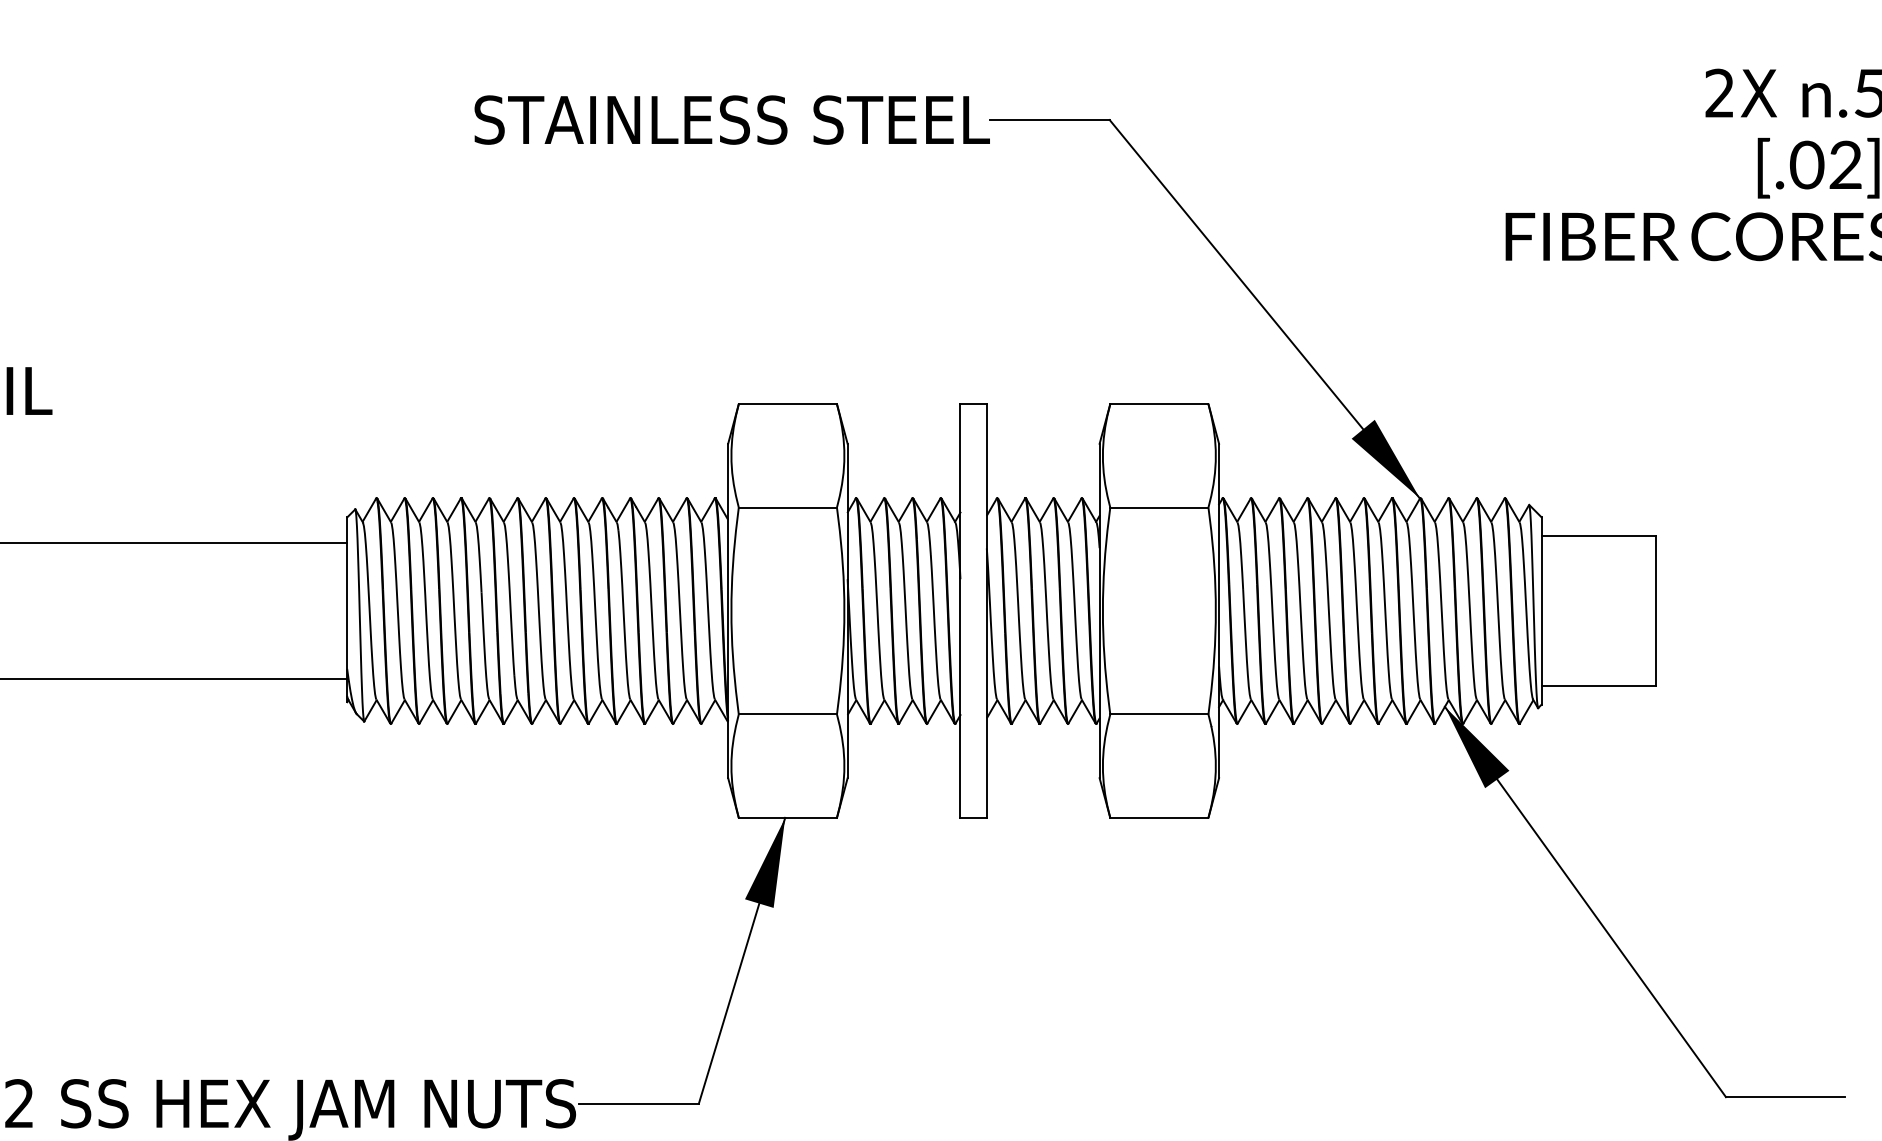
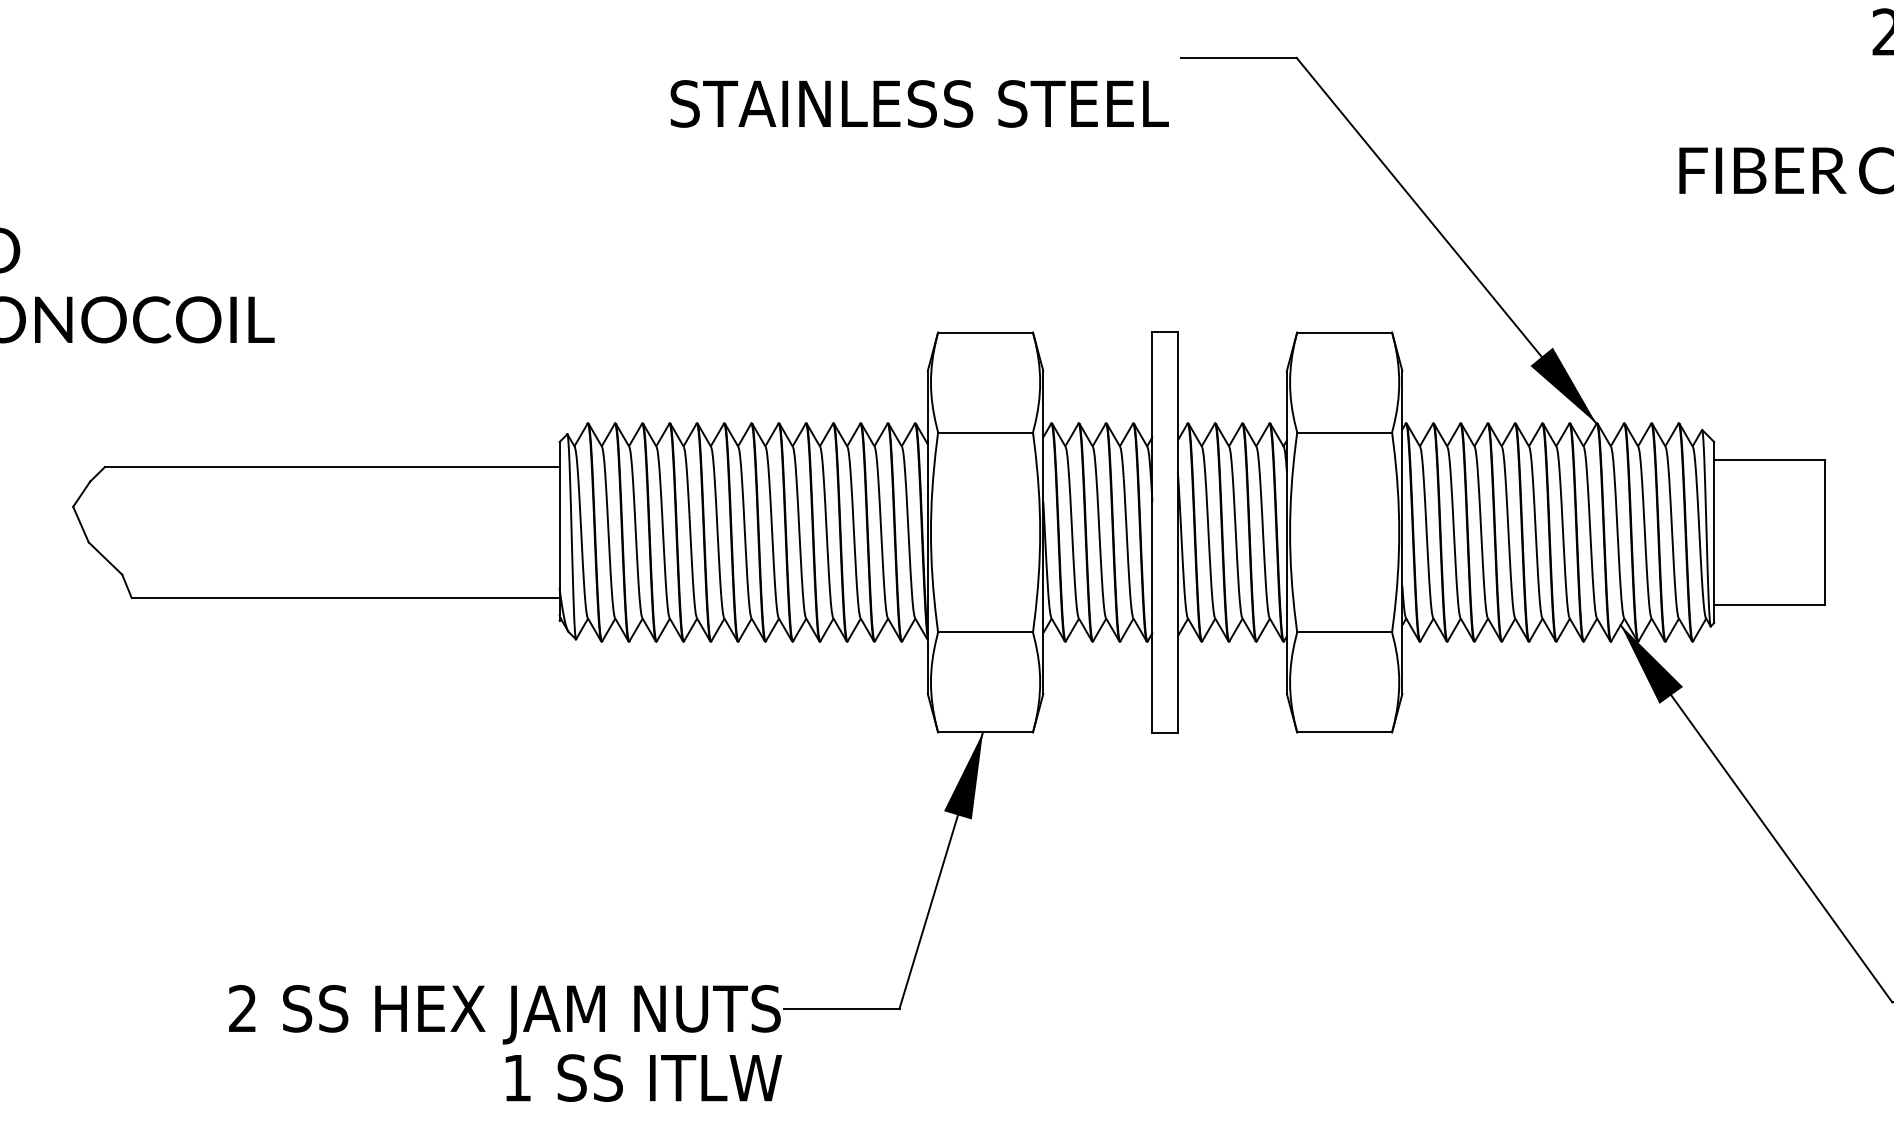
text: (731, 119) -> (919, 103), moved

